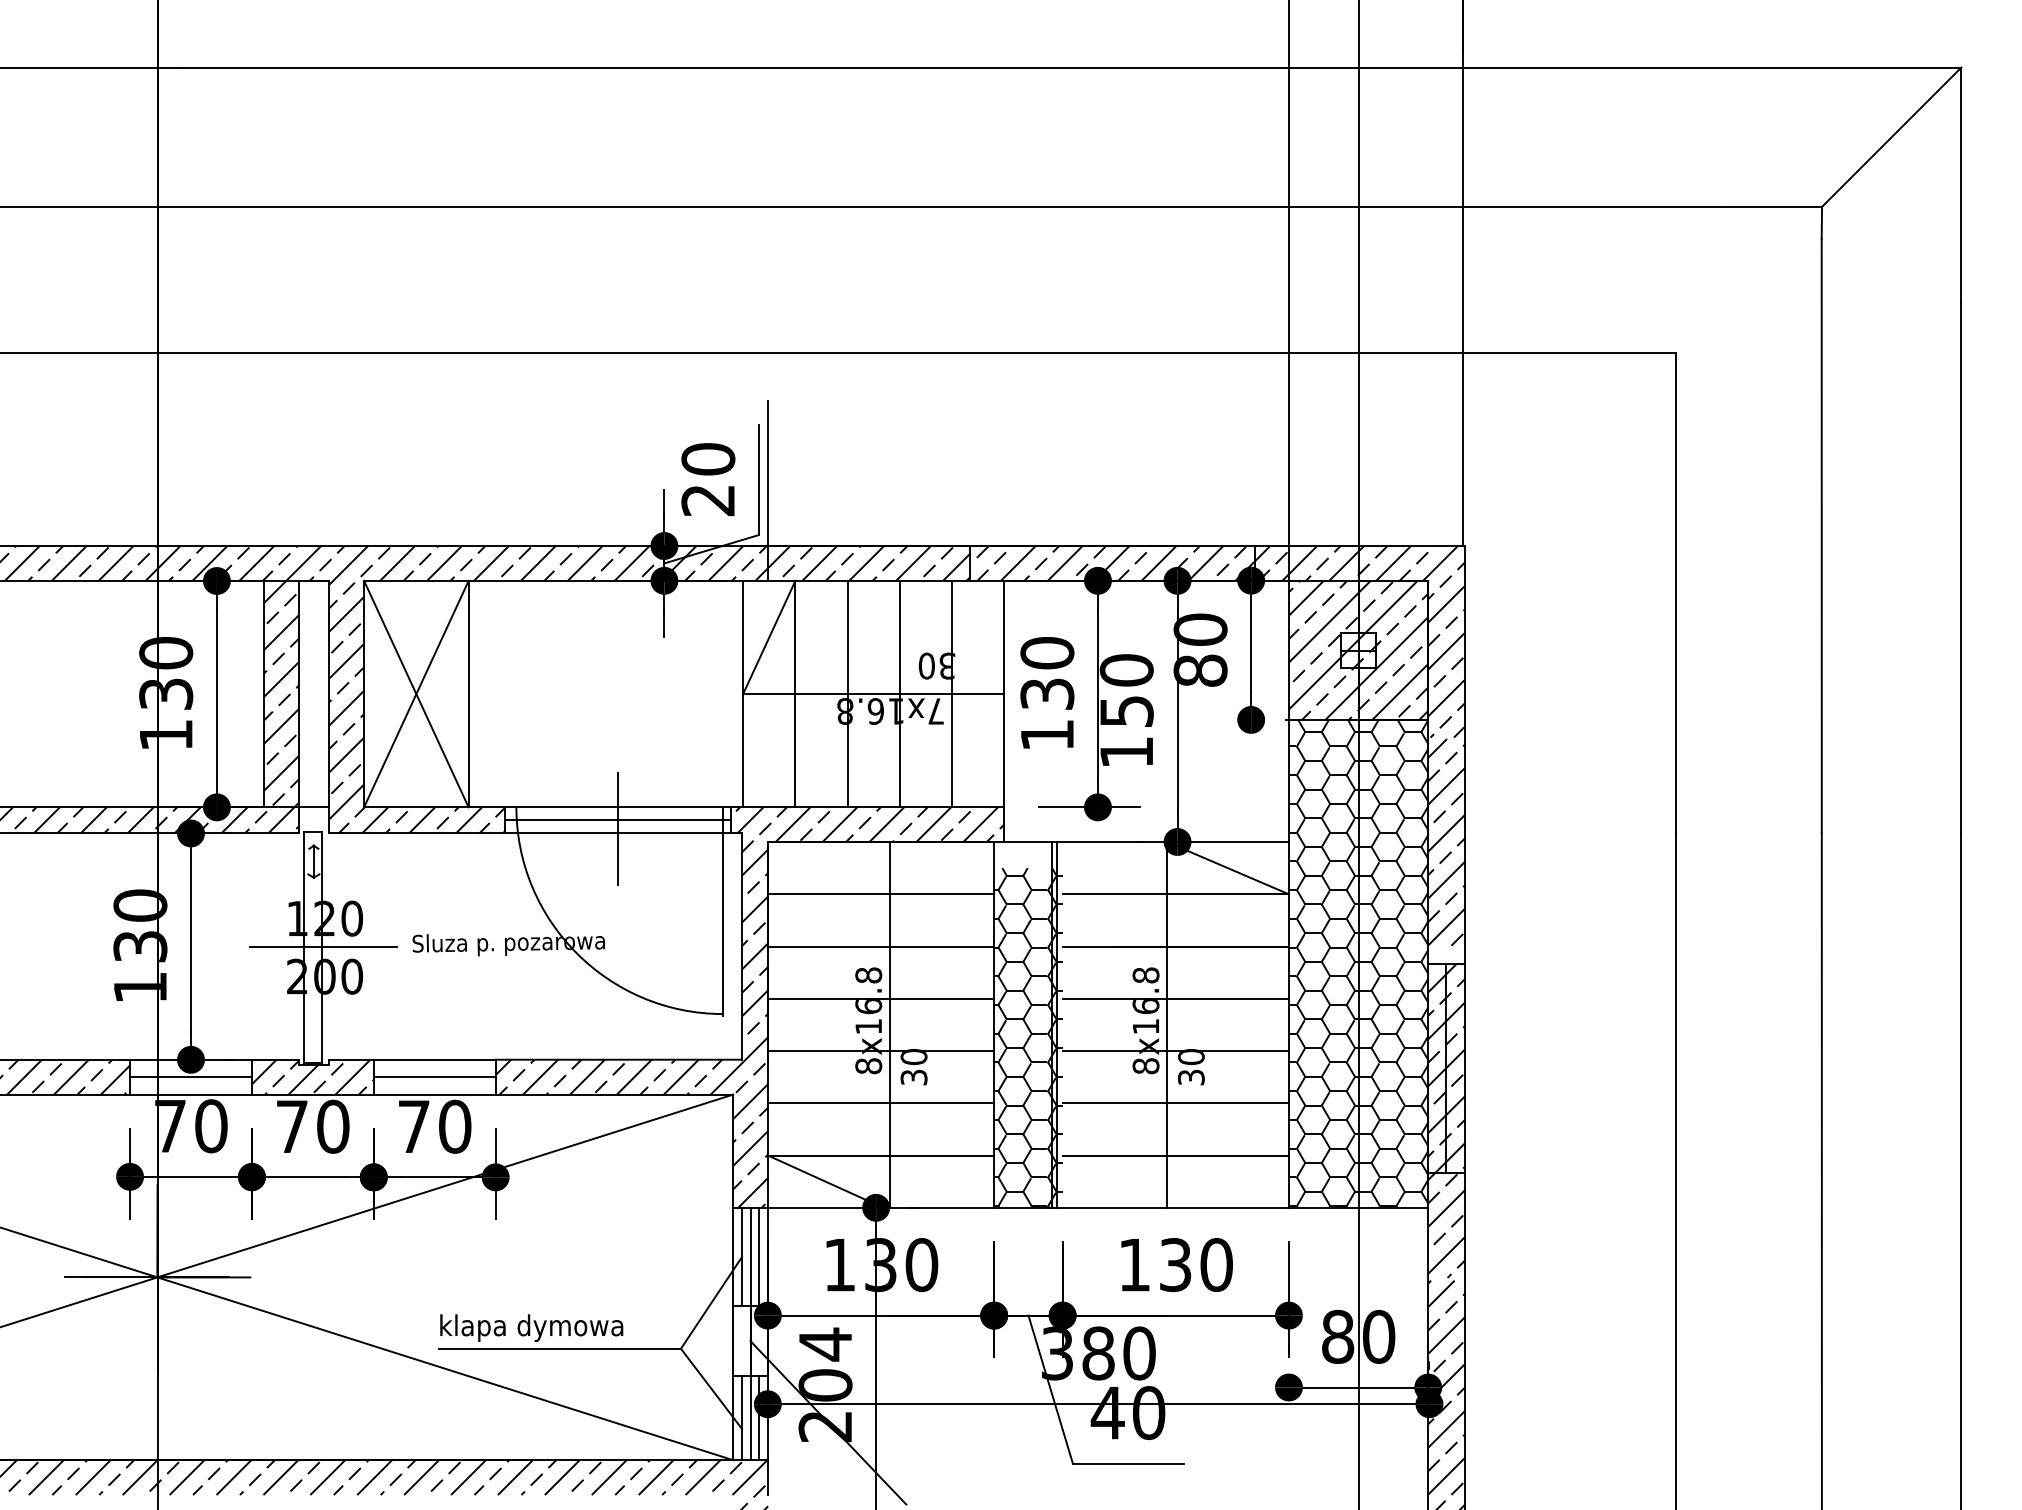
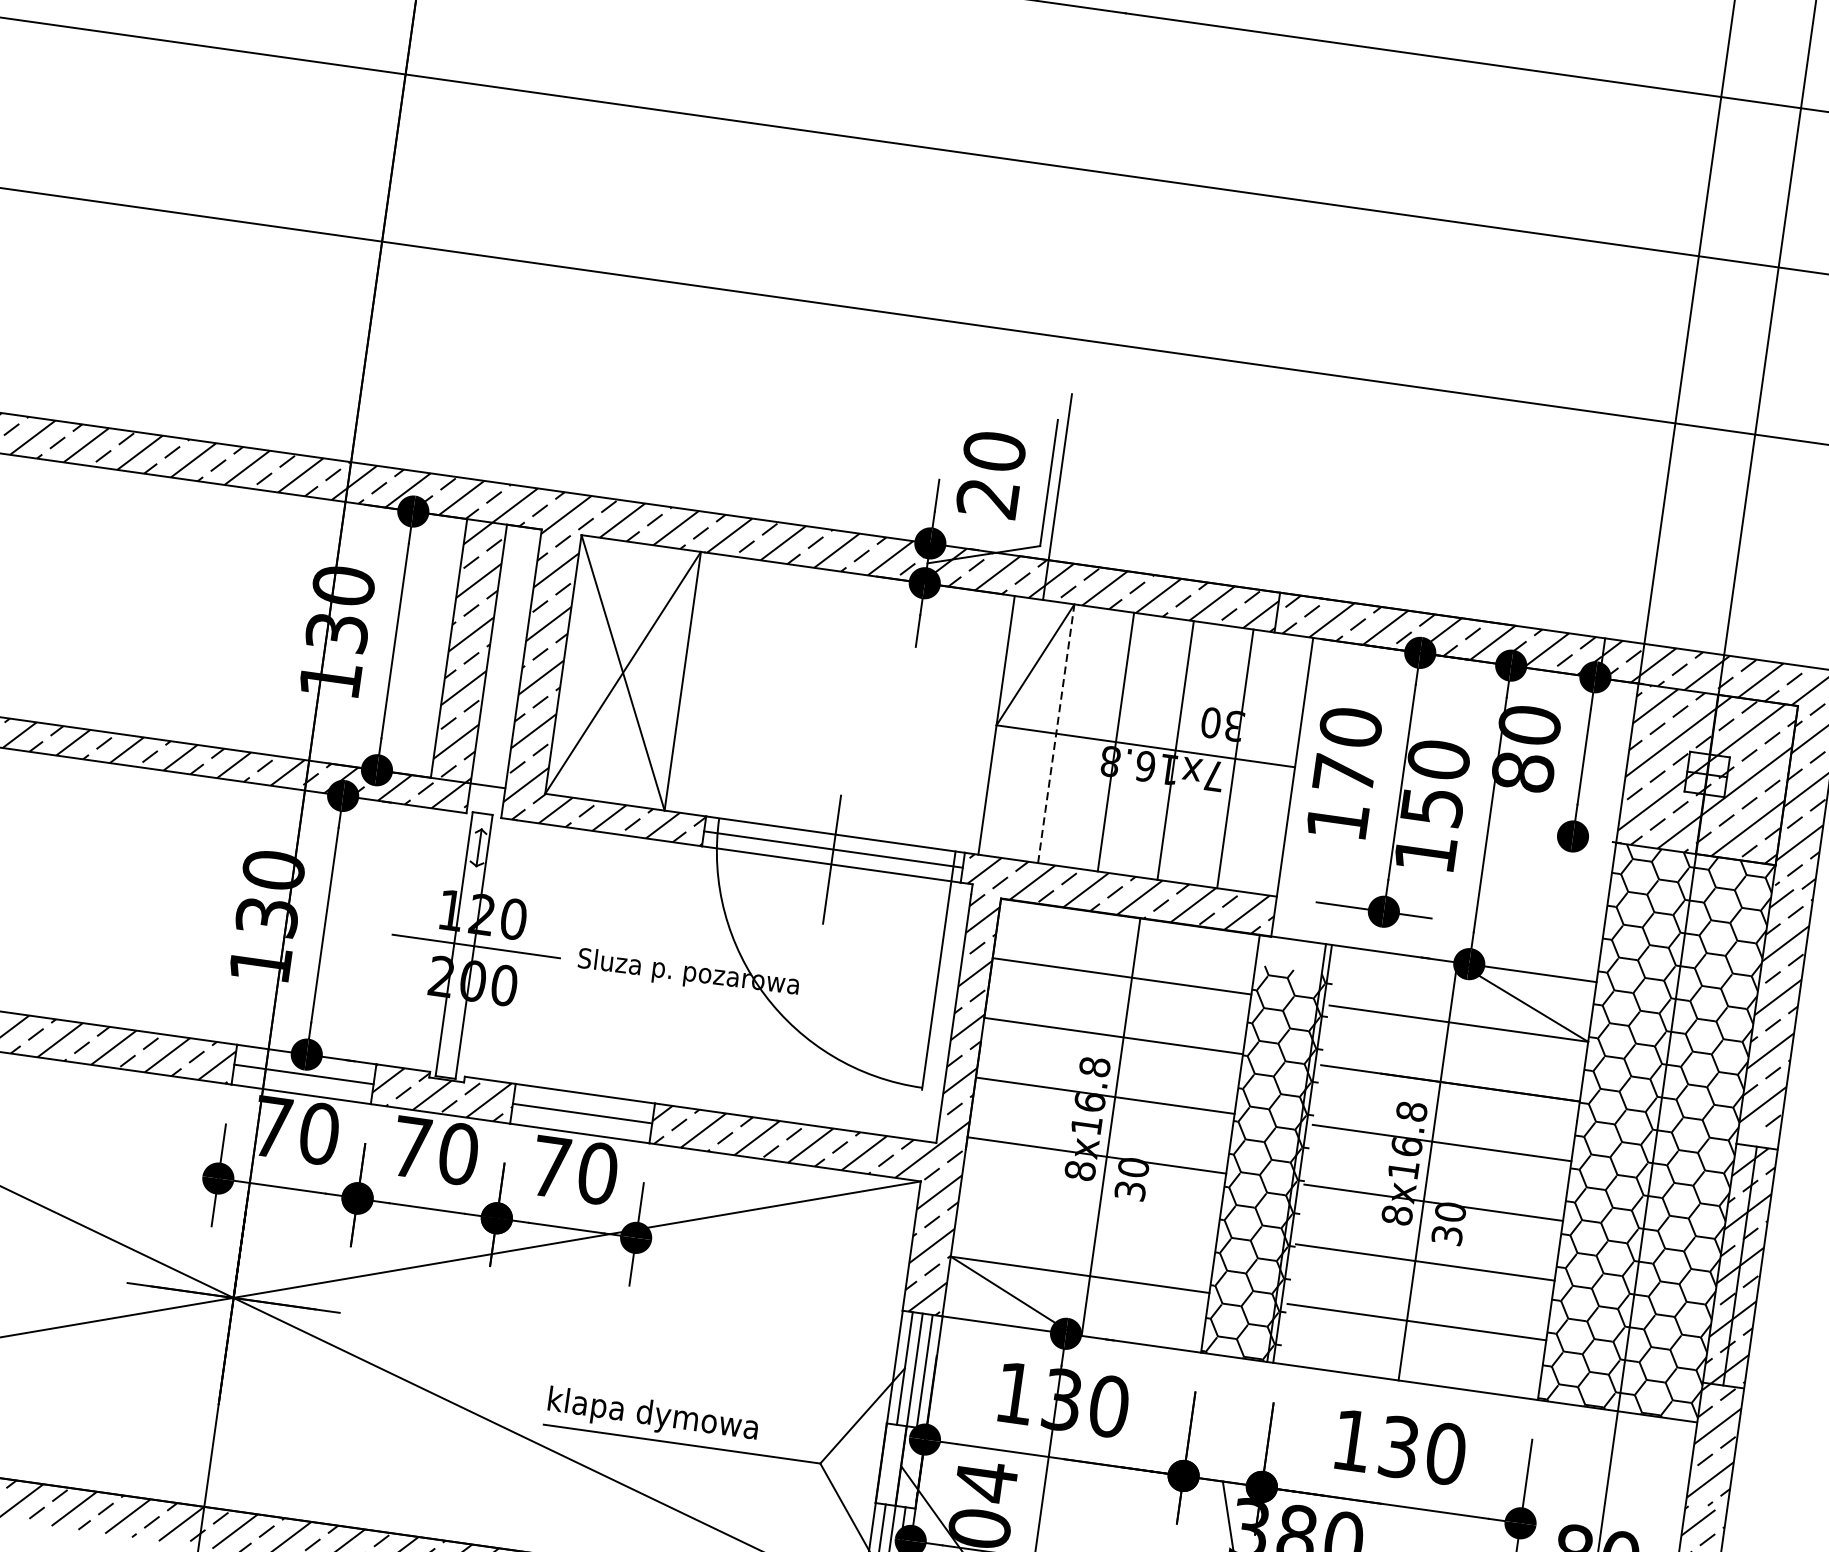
line: (795, 693) -> (1056, 733), solid -> dashed
text: (1047, 693) -> (1344, 773), 130 -> 170
line: (880, 1103) -> (1087, 1215), removed

